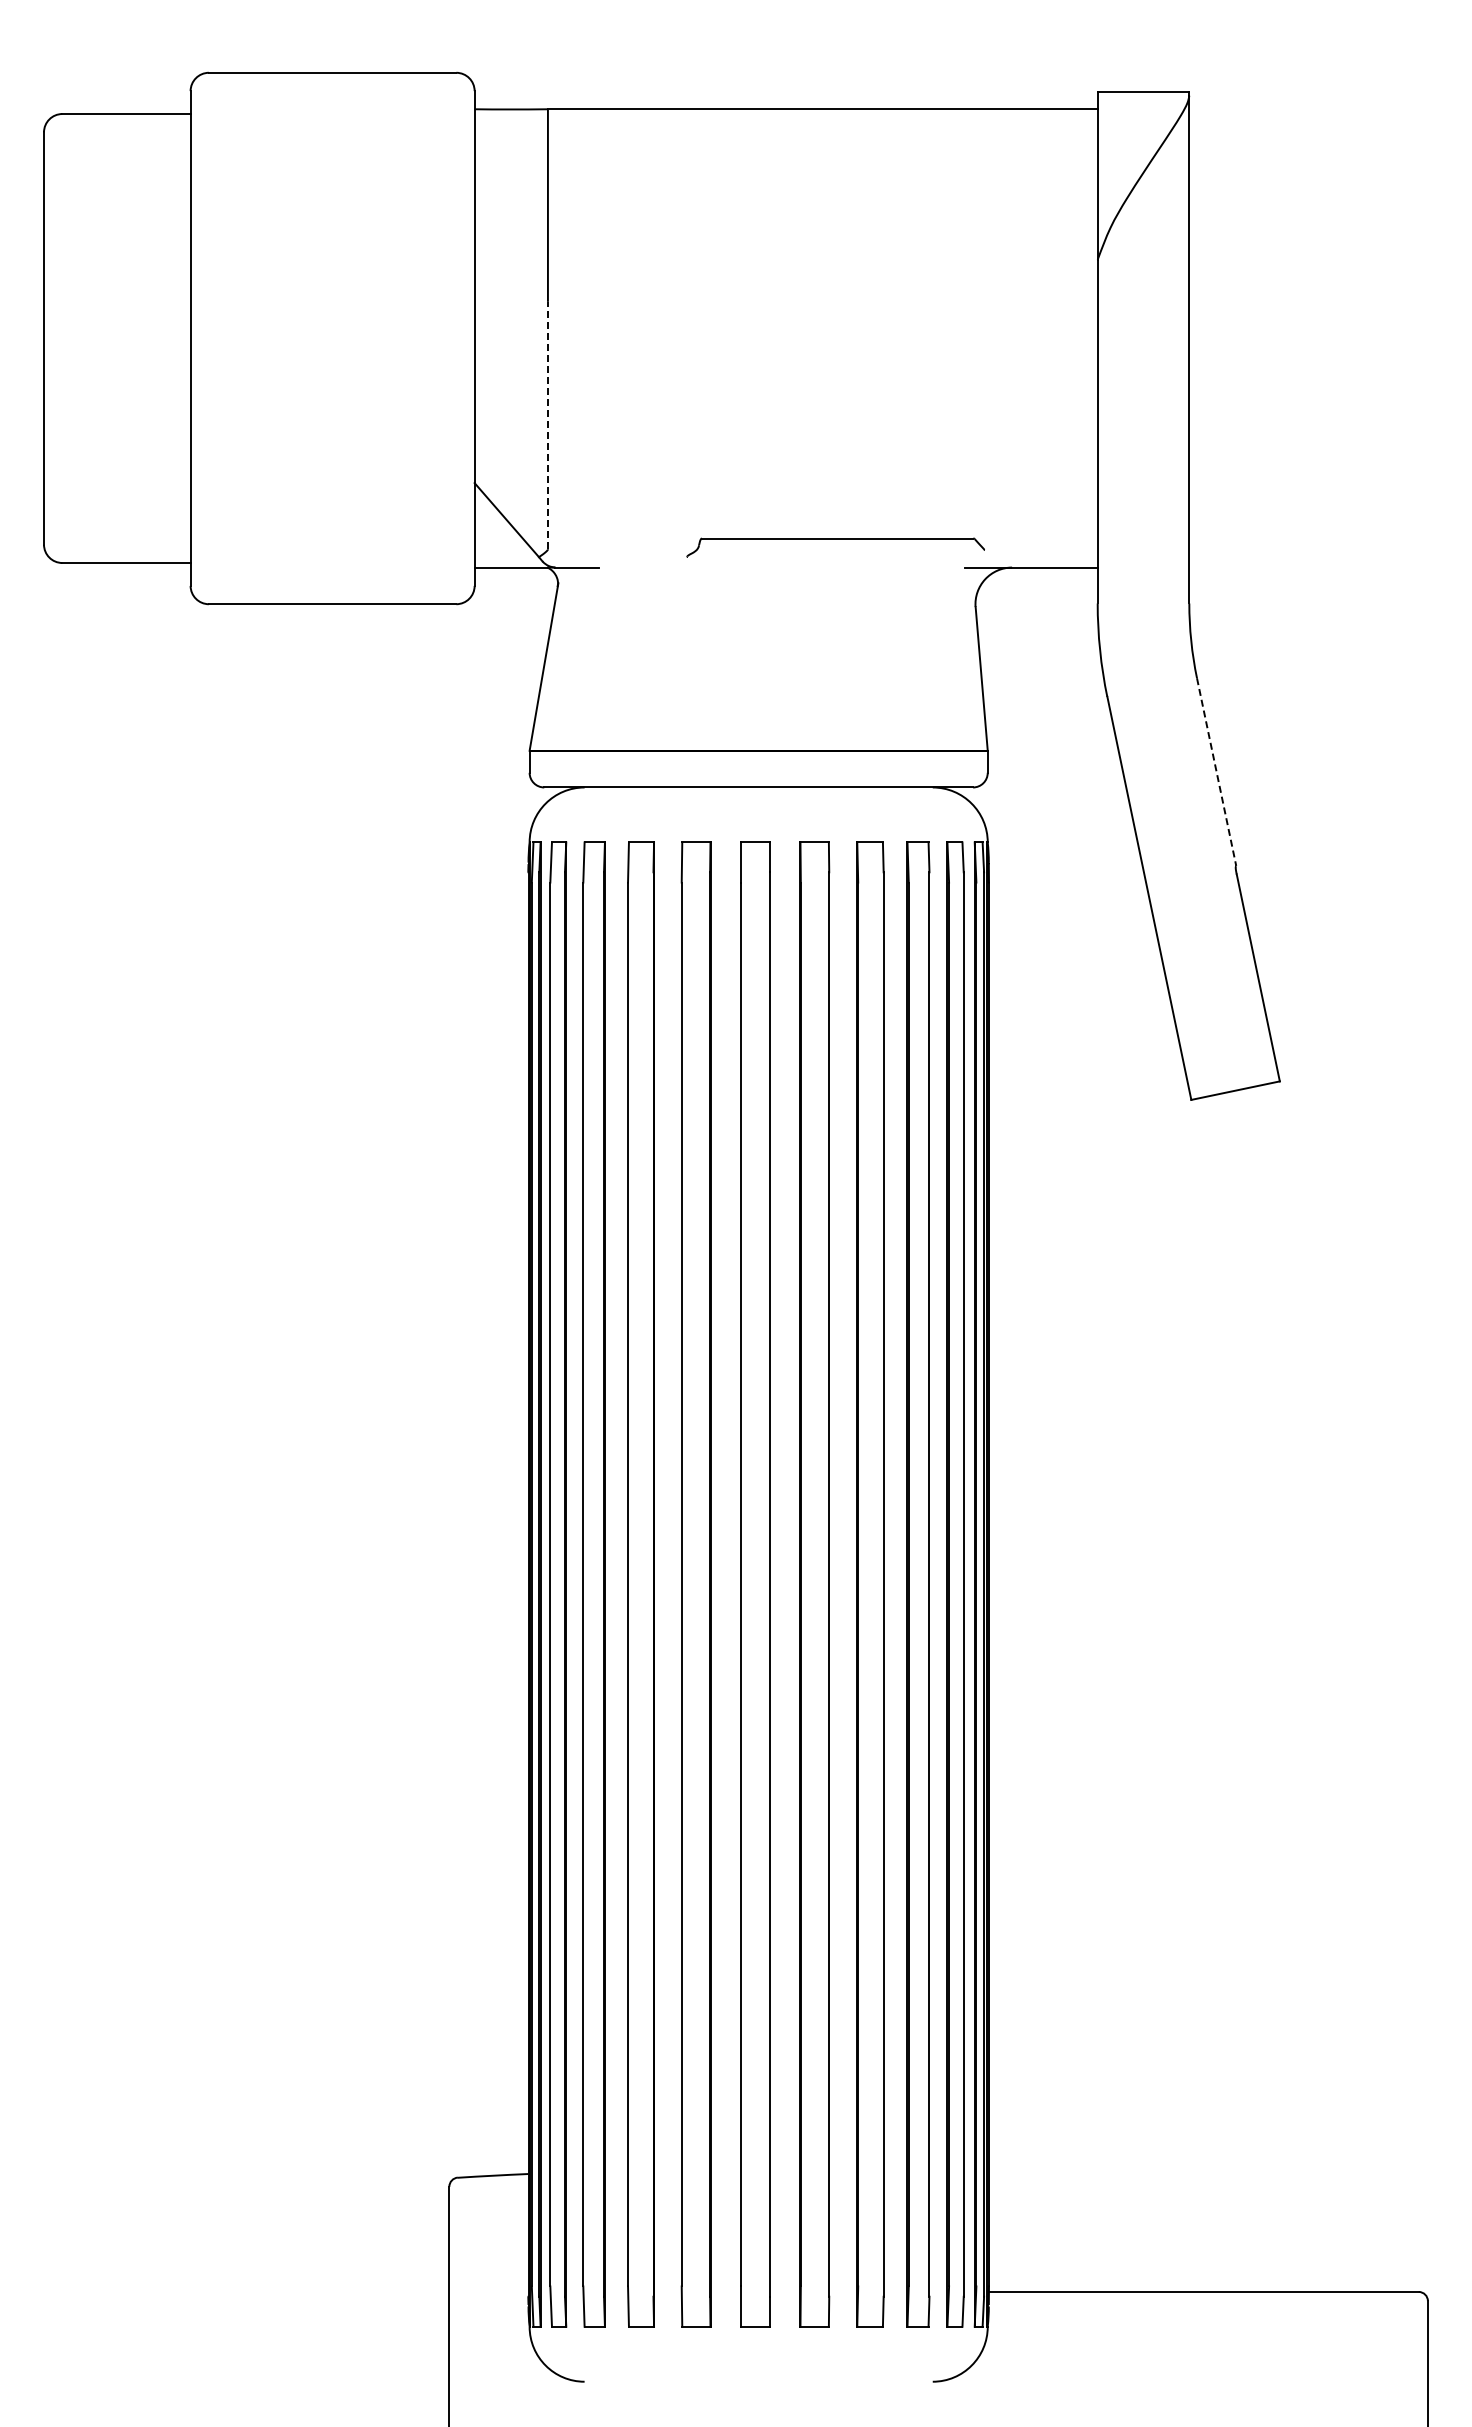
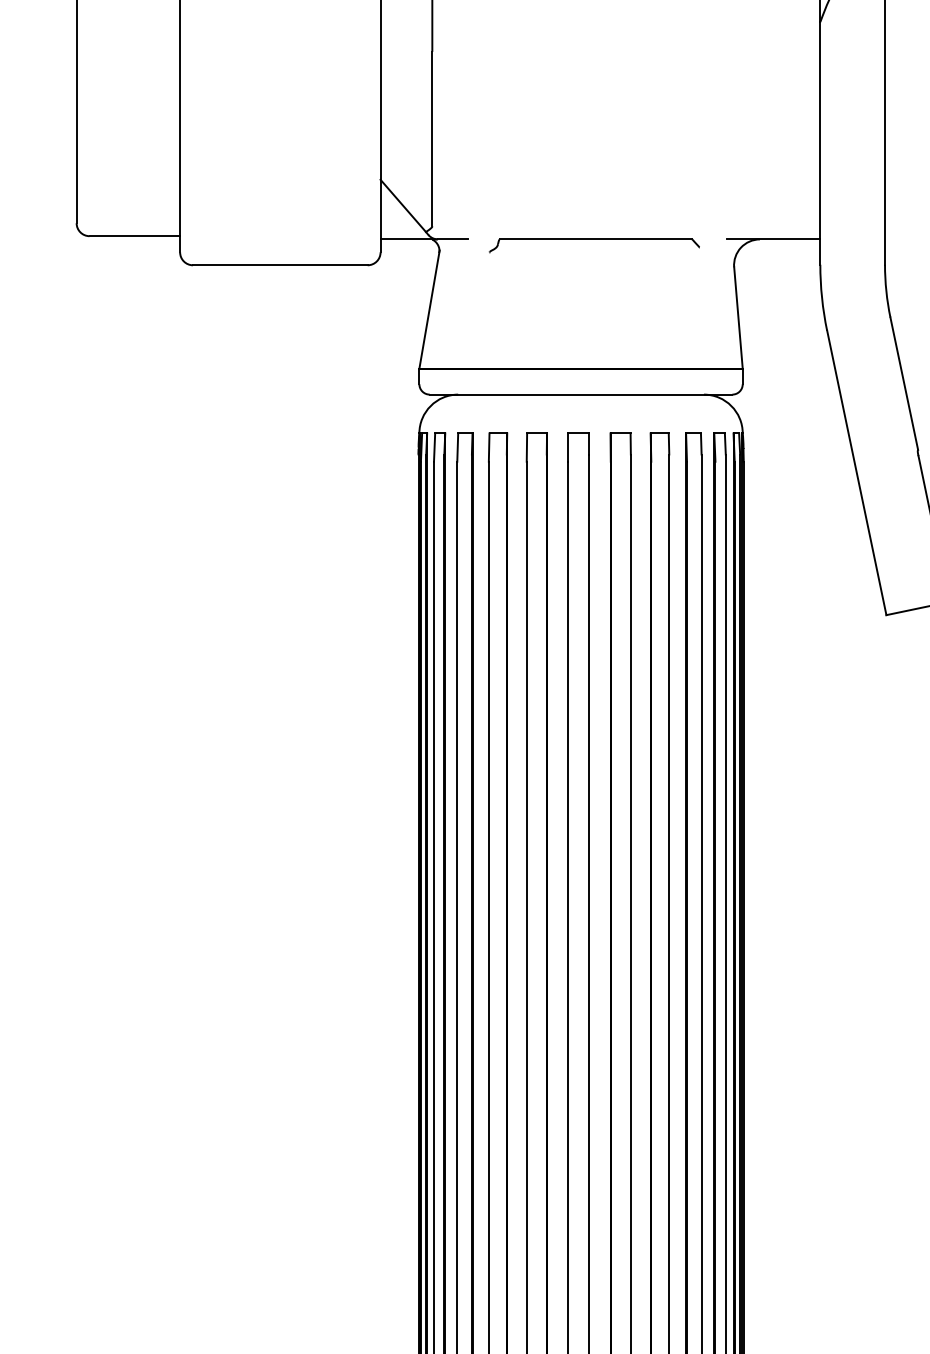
line: (547, 425) -> (432, 139), dashed -> solid
part: (835, 539) -> (594, 240), moved
line: (1216, 772) -> (904, 384), dashed -> solid

